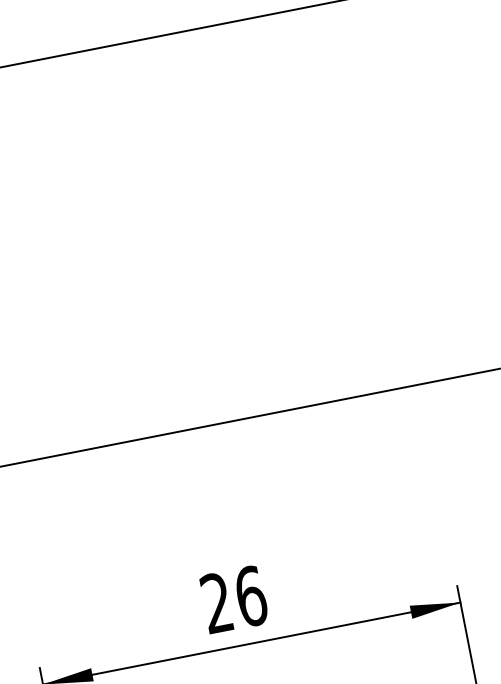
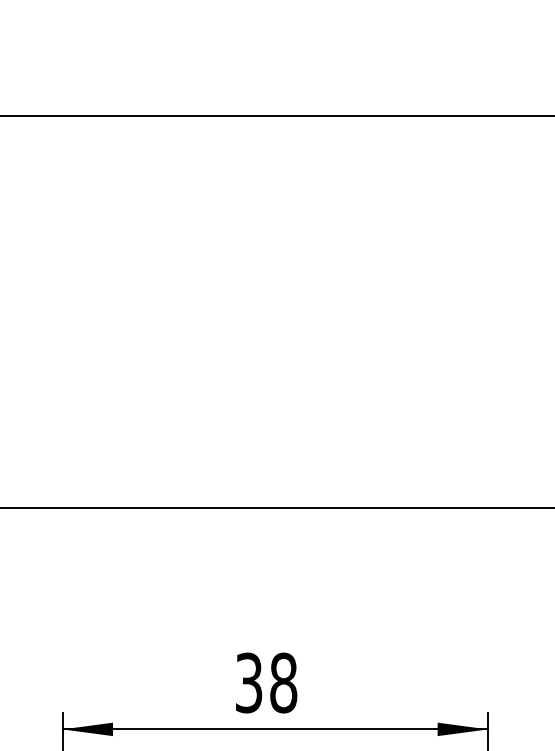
text: (234, 599) -> (266, 682), 26 -> 38

